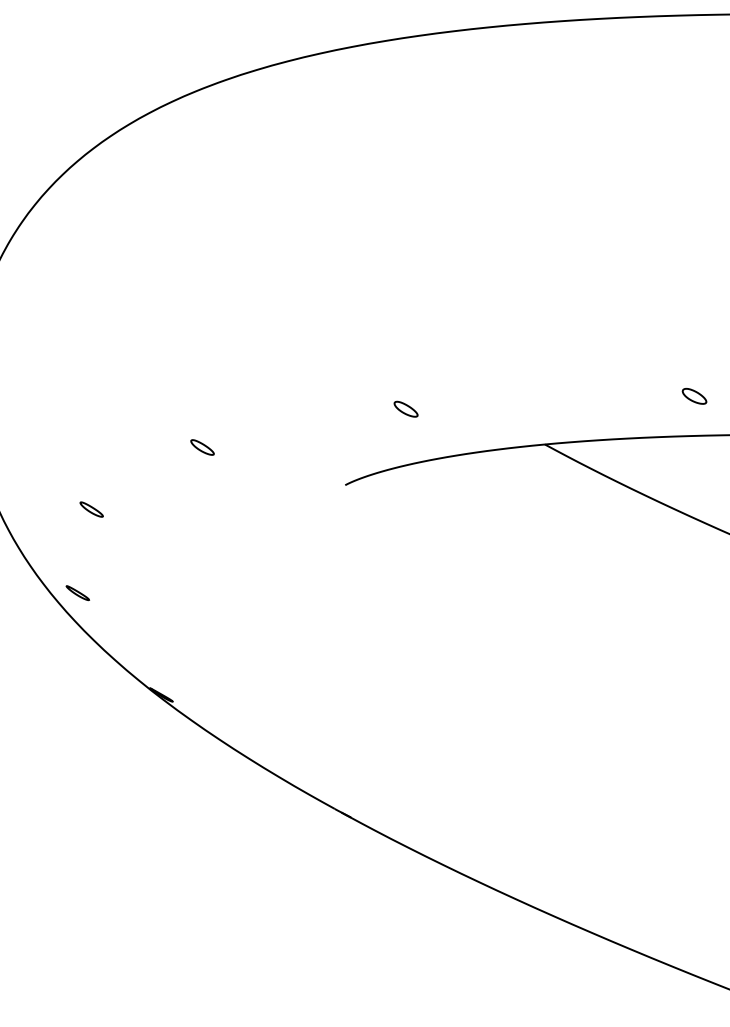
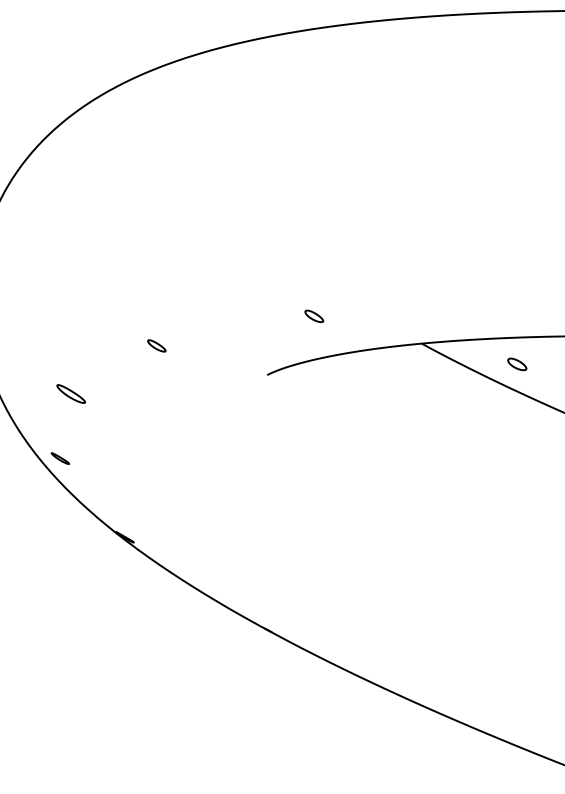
part: (694, 396) -> (517, 364), moved
part: (91, 509) -> (70, 393), size x1.6

